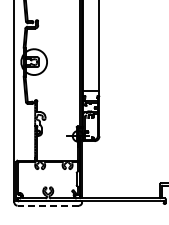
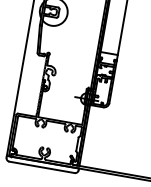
line: (48, 205) -> (42, 167), dashed -> solid

